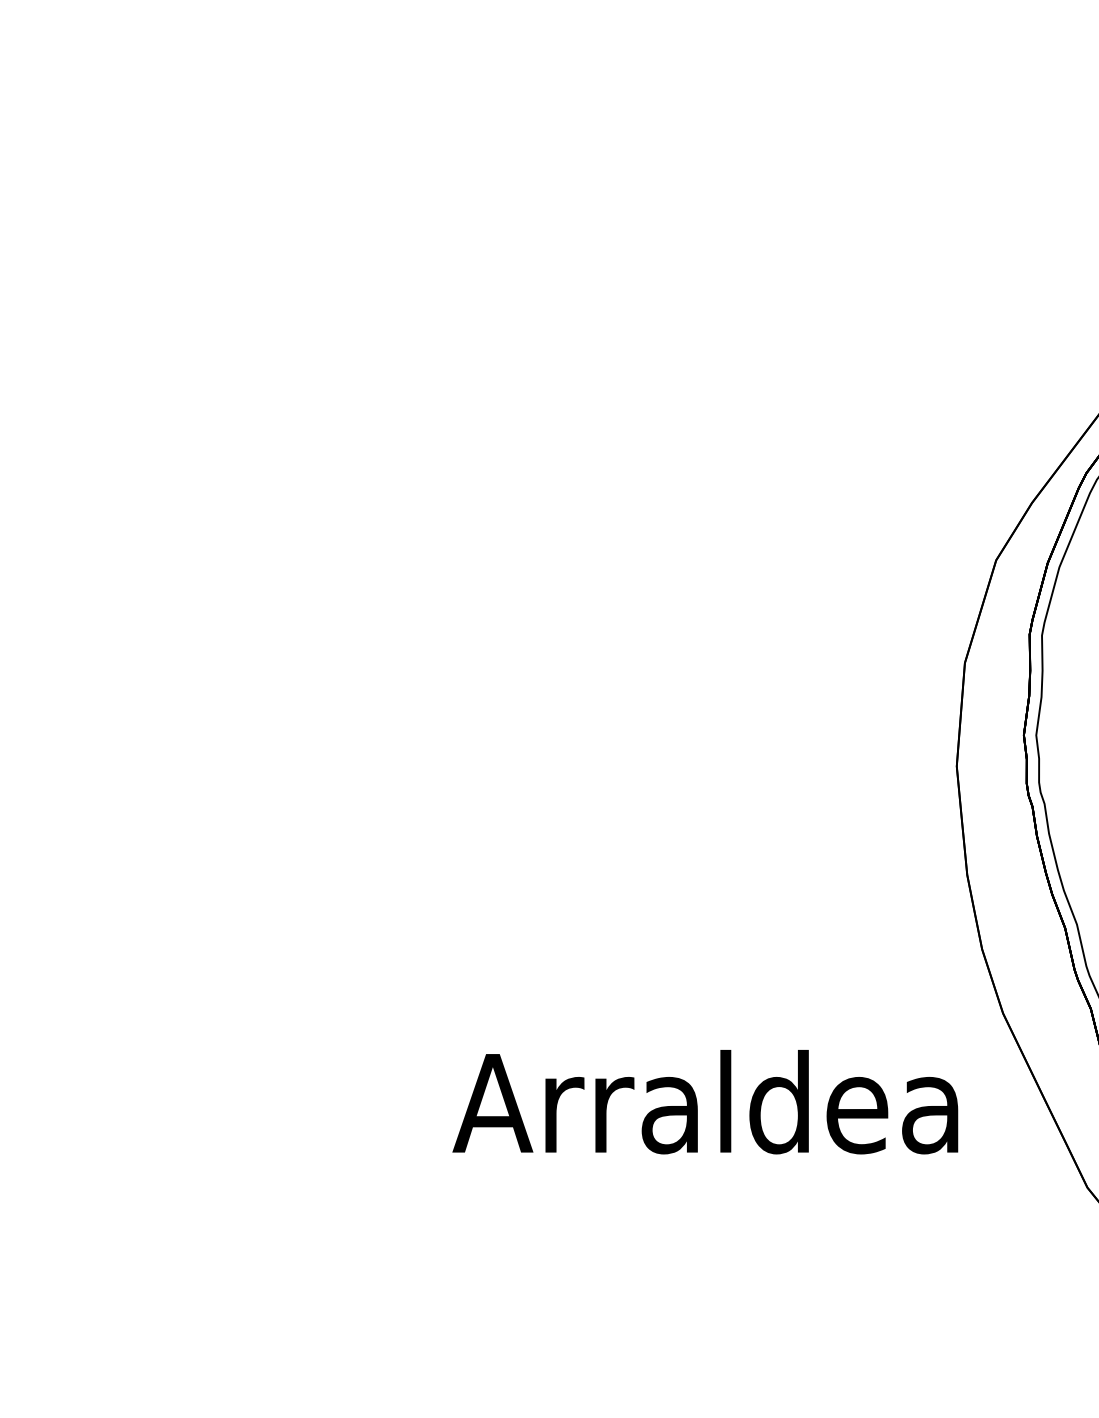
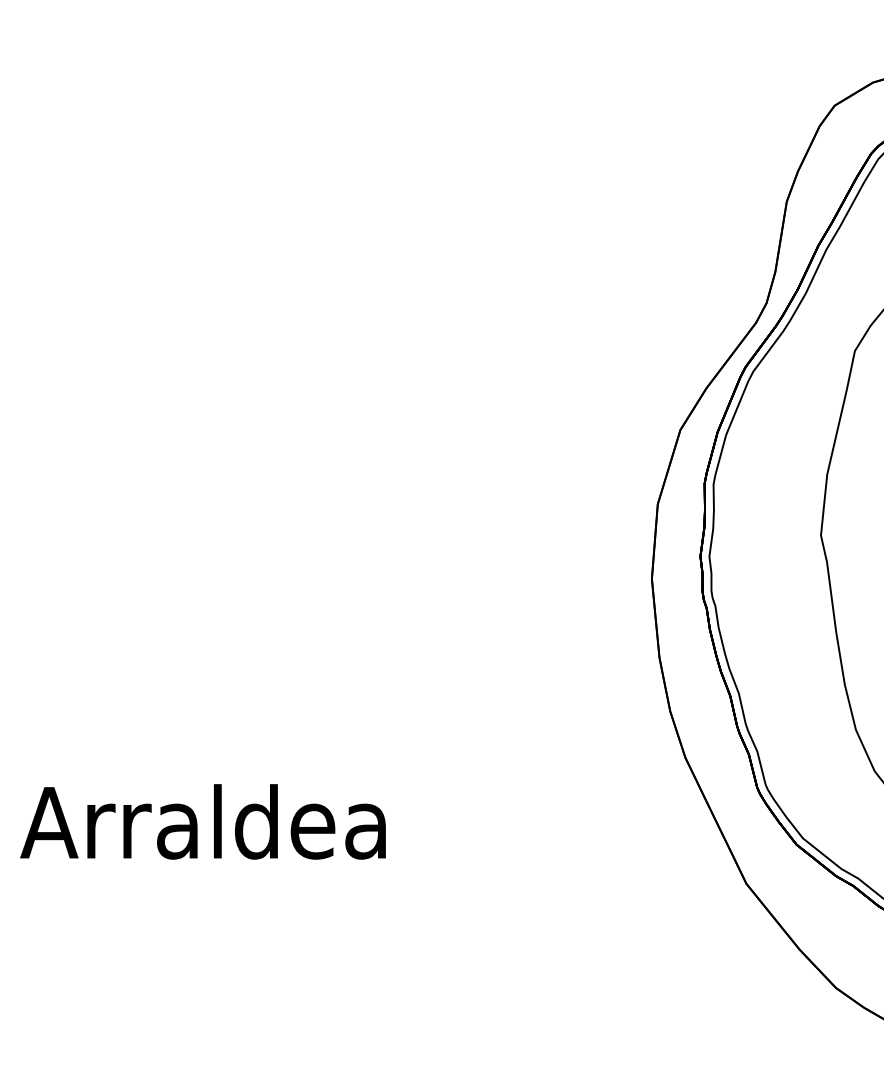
text: (704, 1101) -> (202, 821), moved

